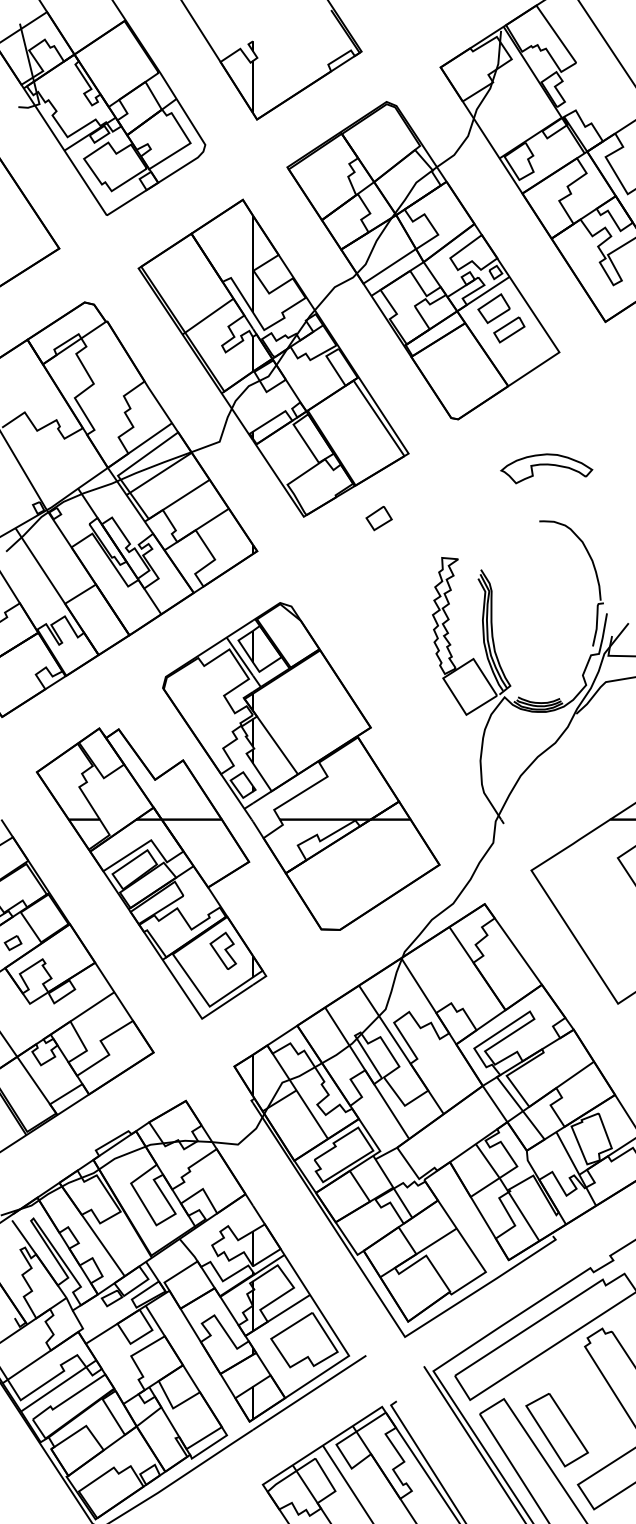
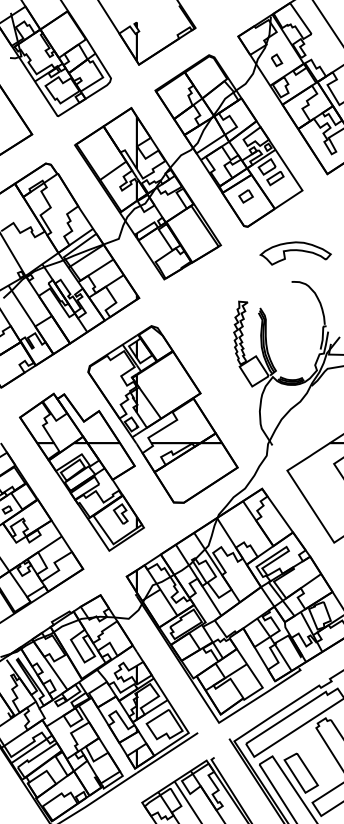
part: (513, 111) -> (277, 60), added
part: (546, 468) -> (295, 253), size x1.43
part: (378, 518) -> (245, 196), moved

